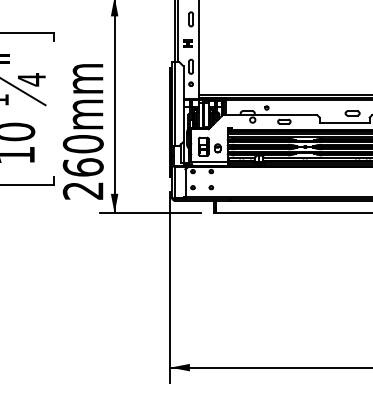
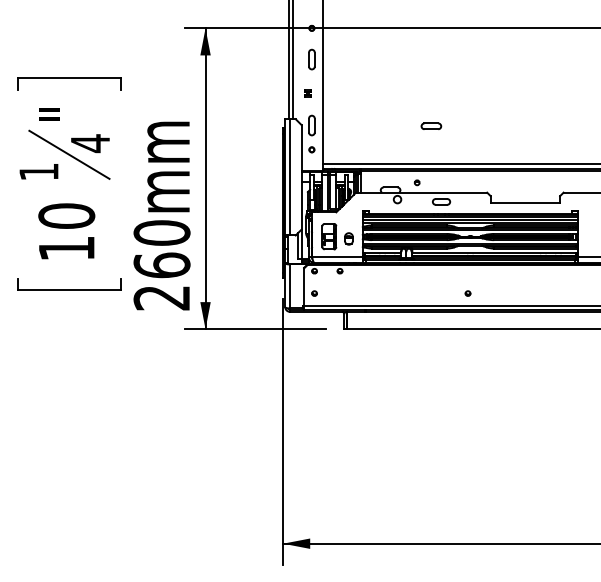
part: (187, 43) -> (307, 93), size x0.6
part: (352, 112) -> (431, 125), moved
part: (210, 187) -> (467, 293), moved

